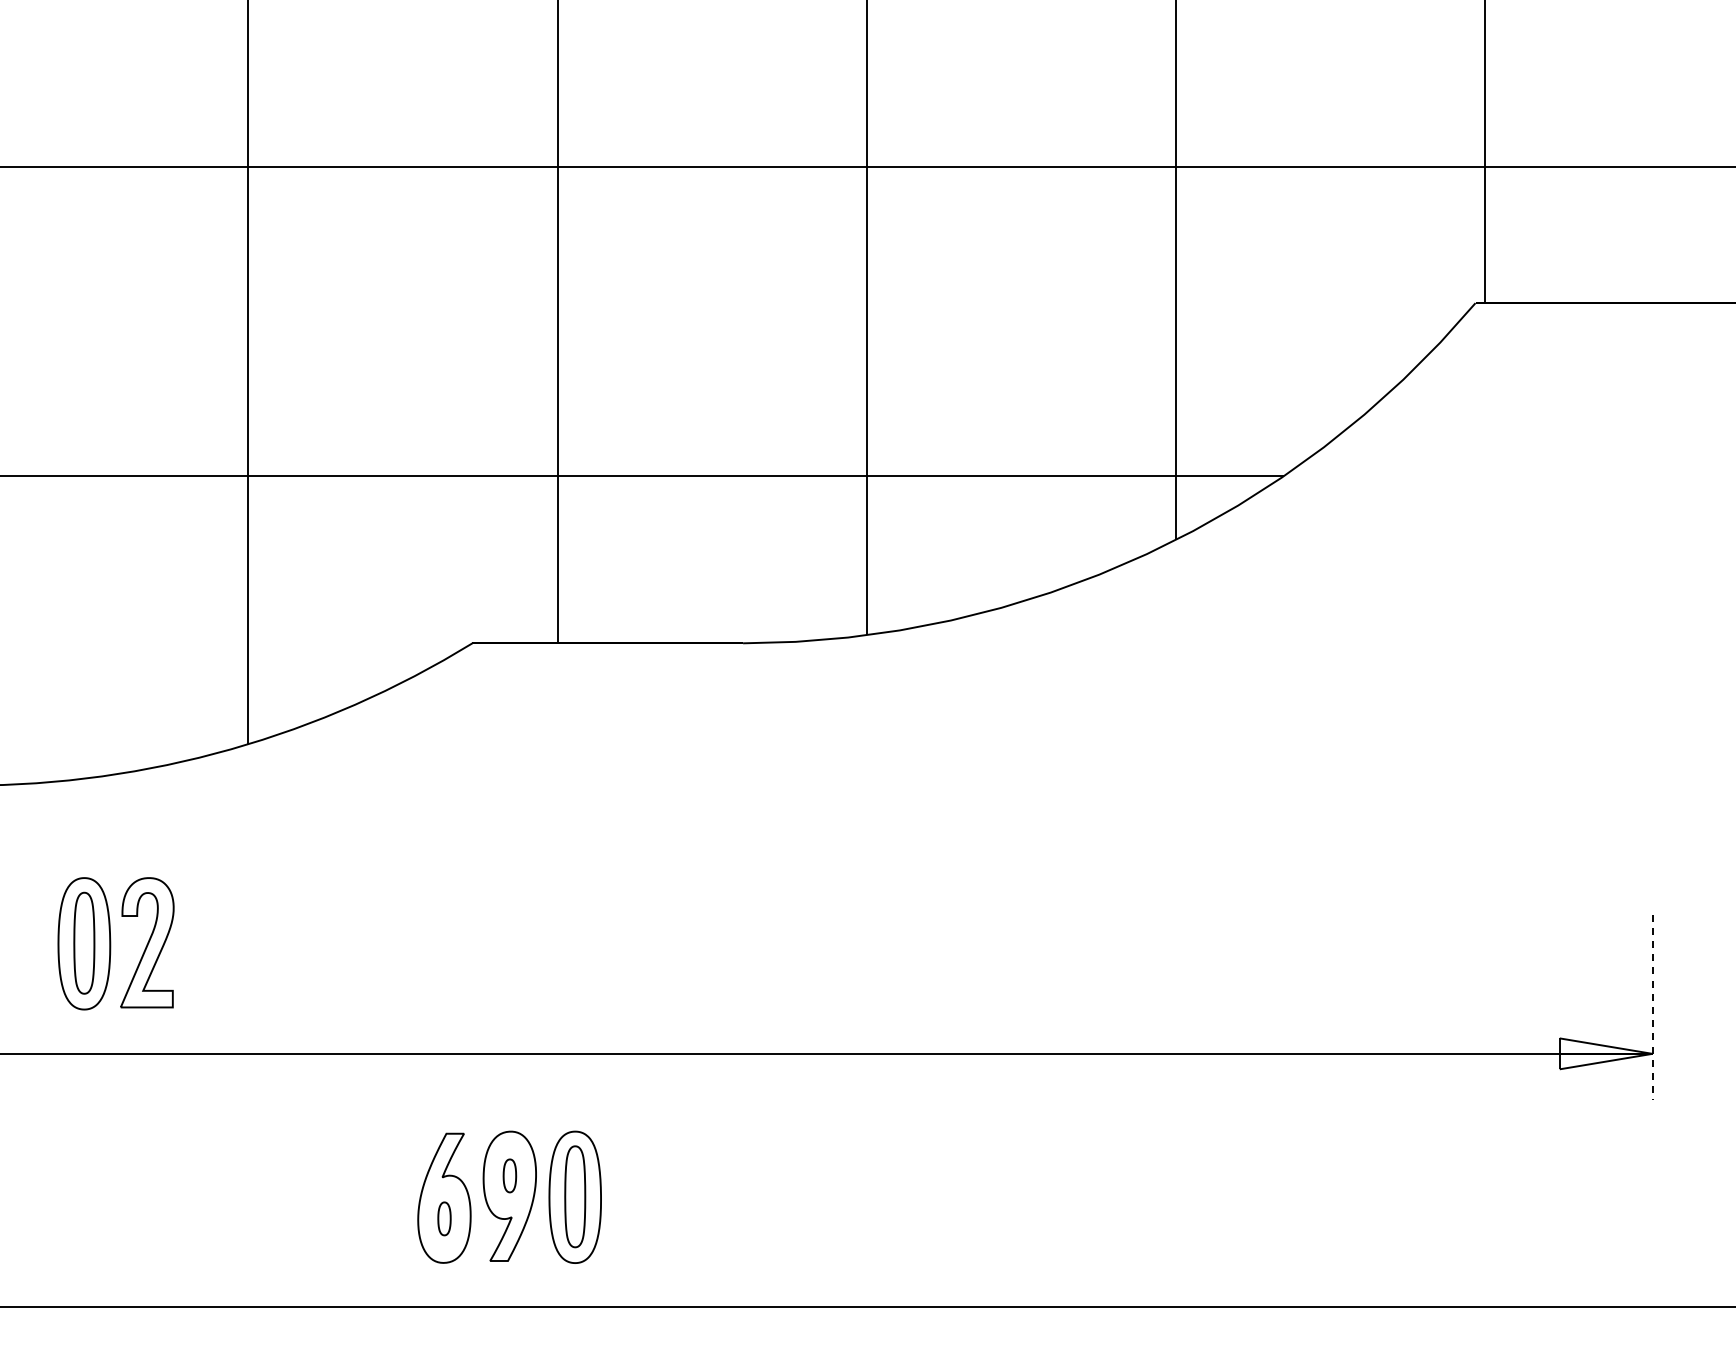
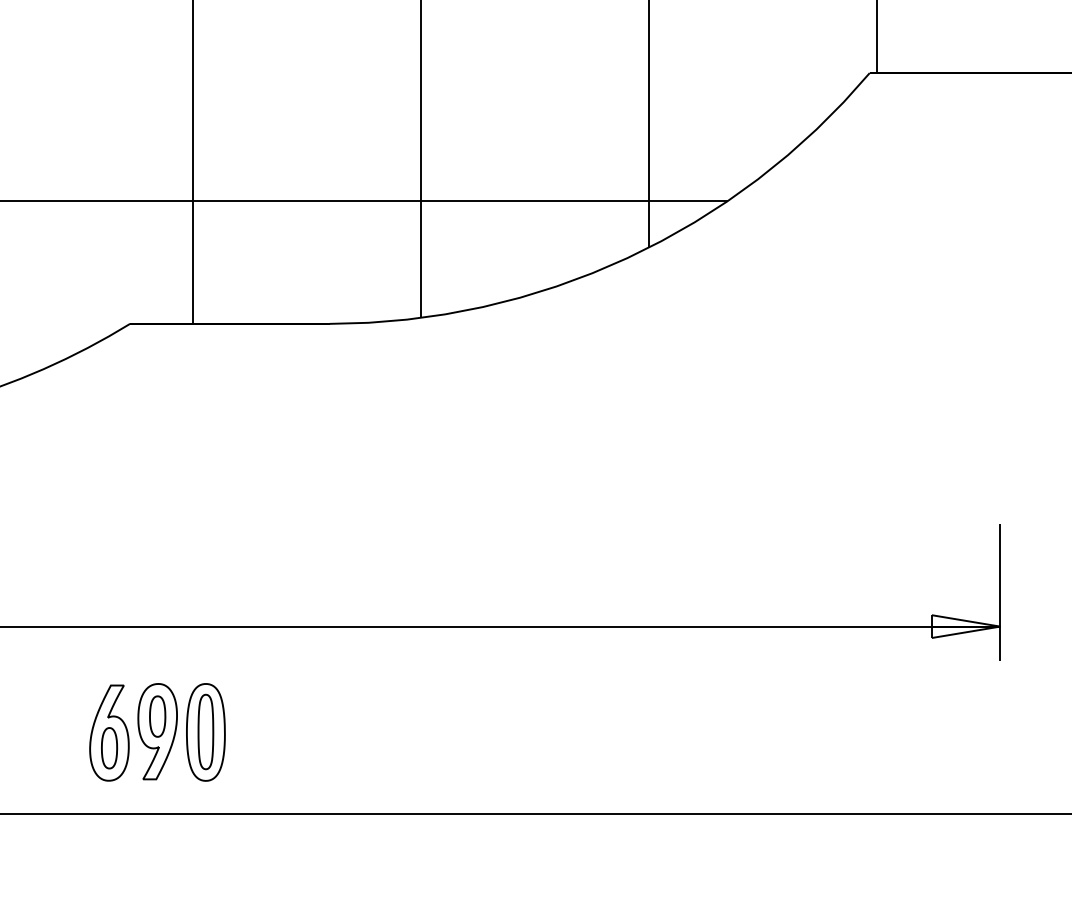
line: (1652, 1007) -> (1000, 592), dashed -> solid
part: (509, 1175) -> (157, 716), size x1.67
part: (444, 1218) -> (109, 748), size x1.67

